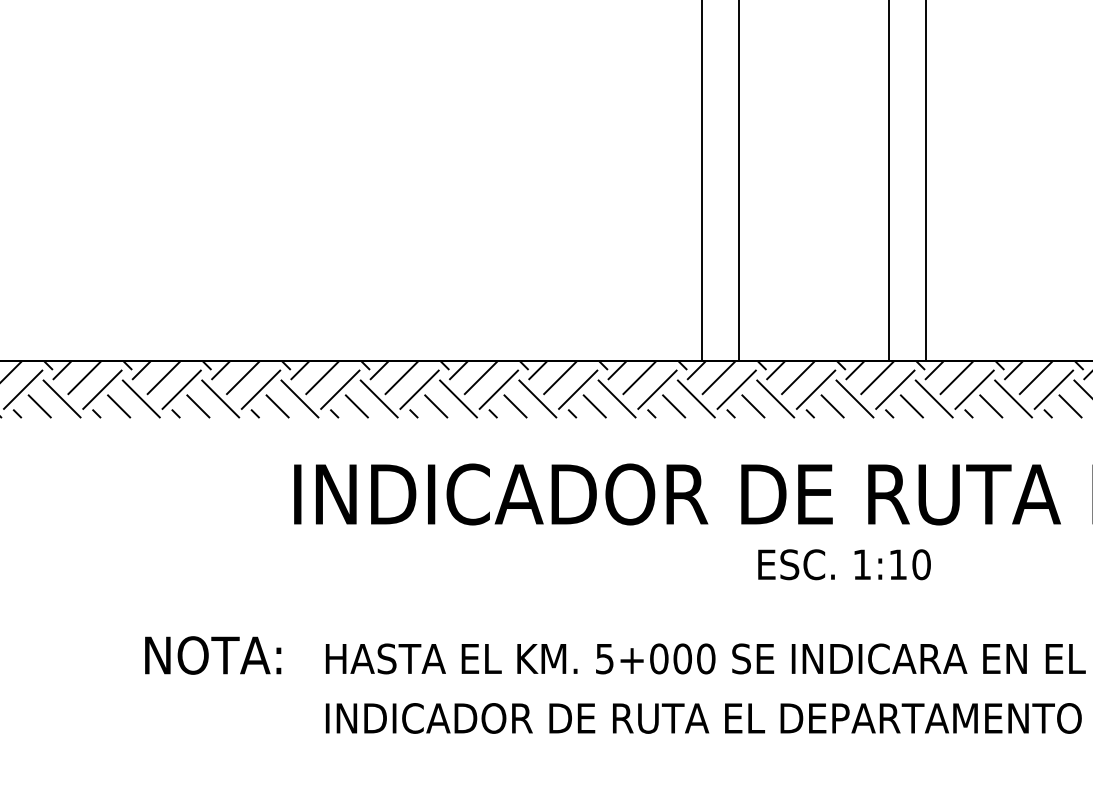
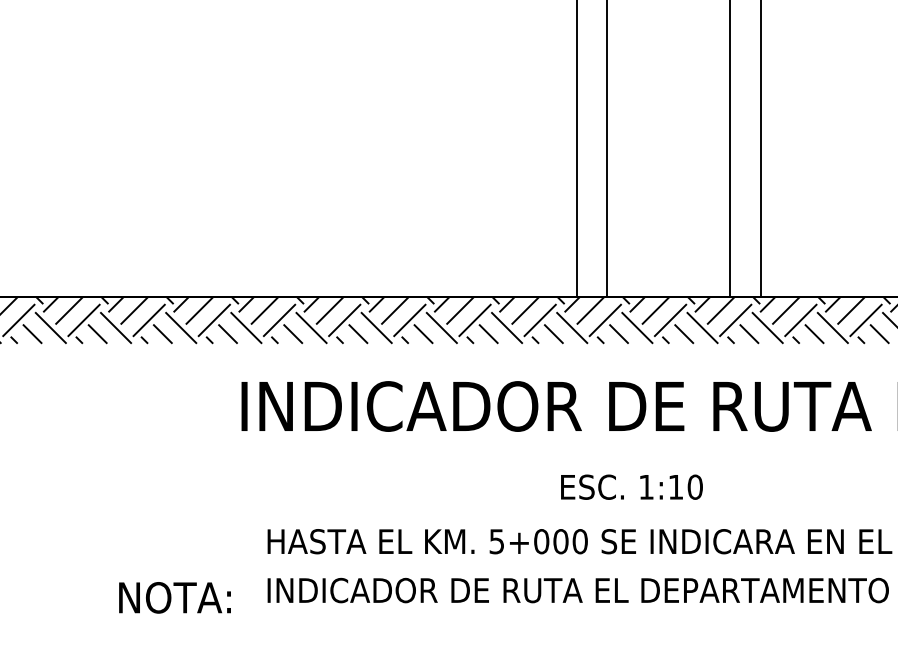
text: (843, 563) -> (631, 486), moved
text: (212, 655) -> (174, 597), moved

